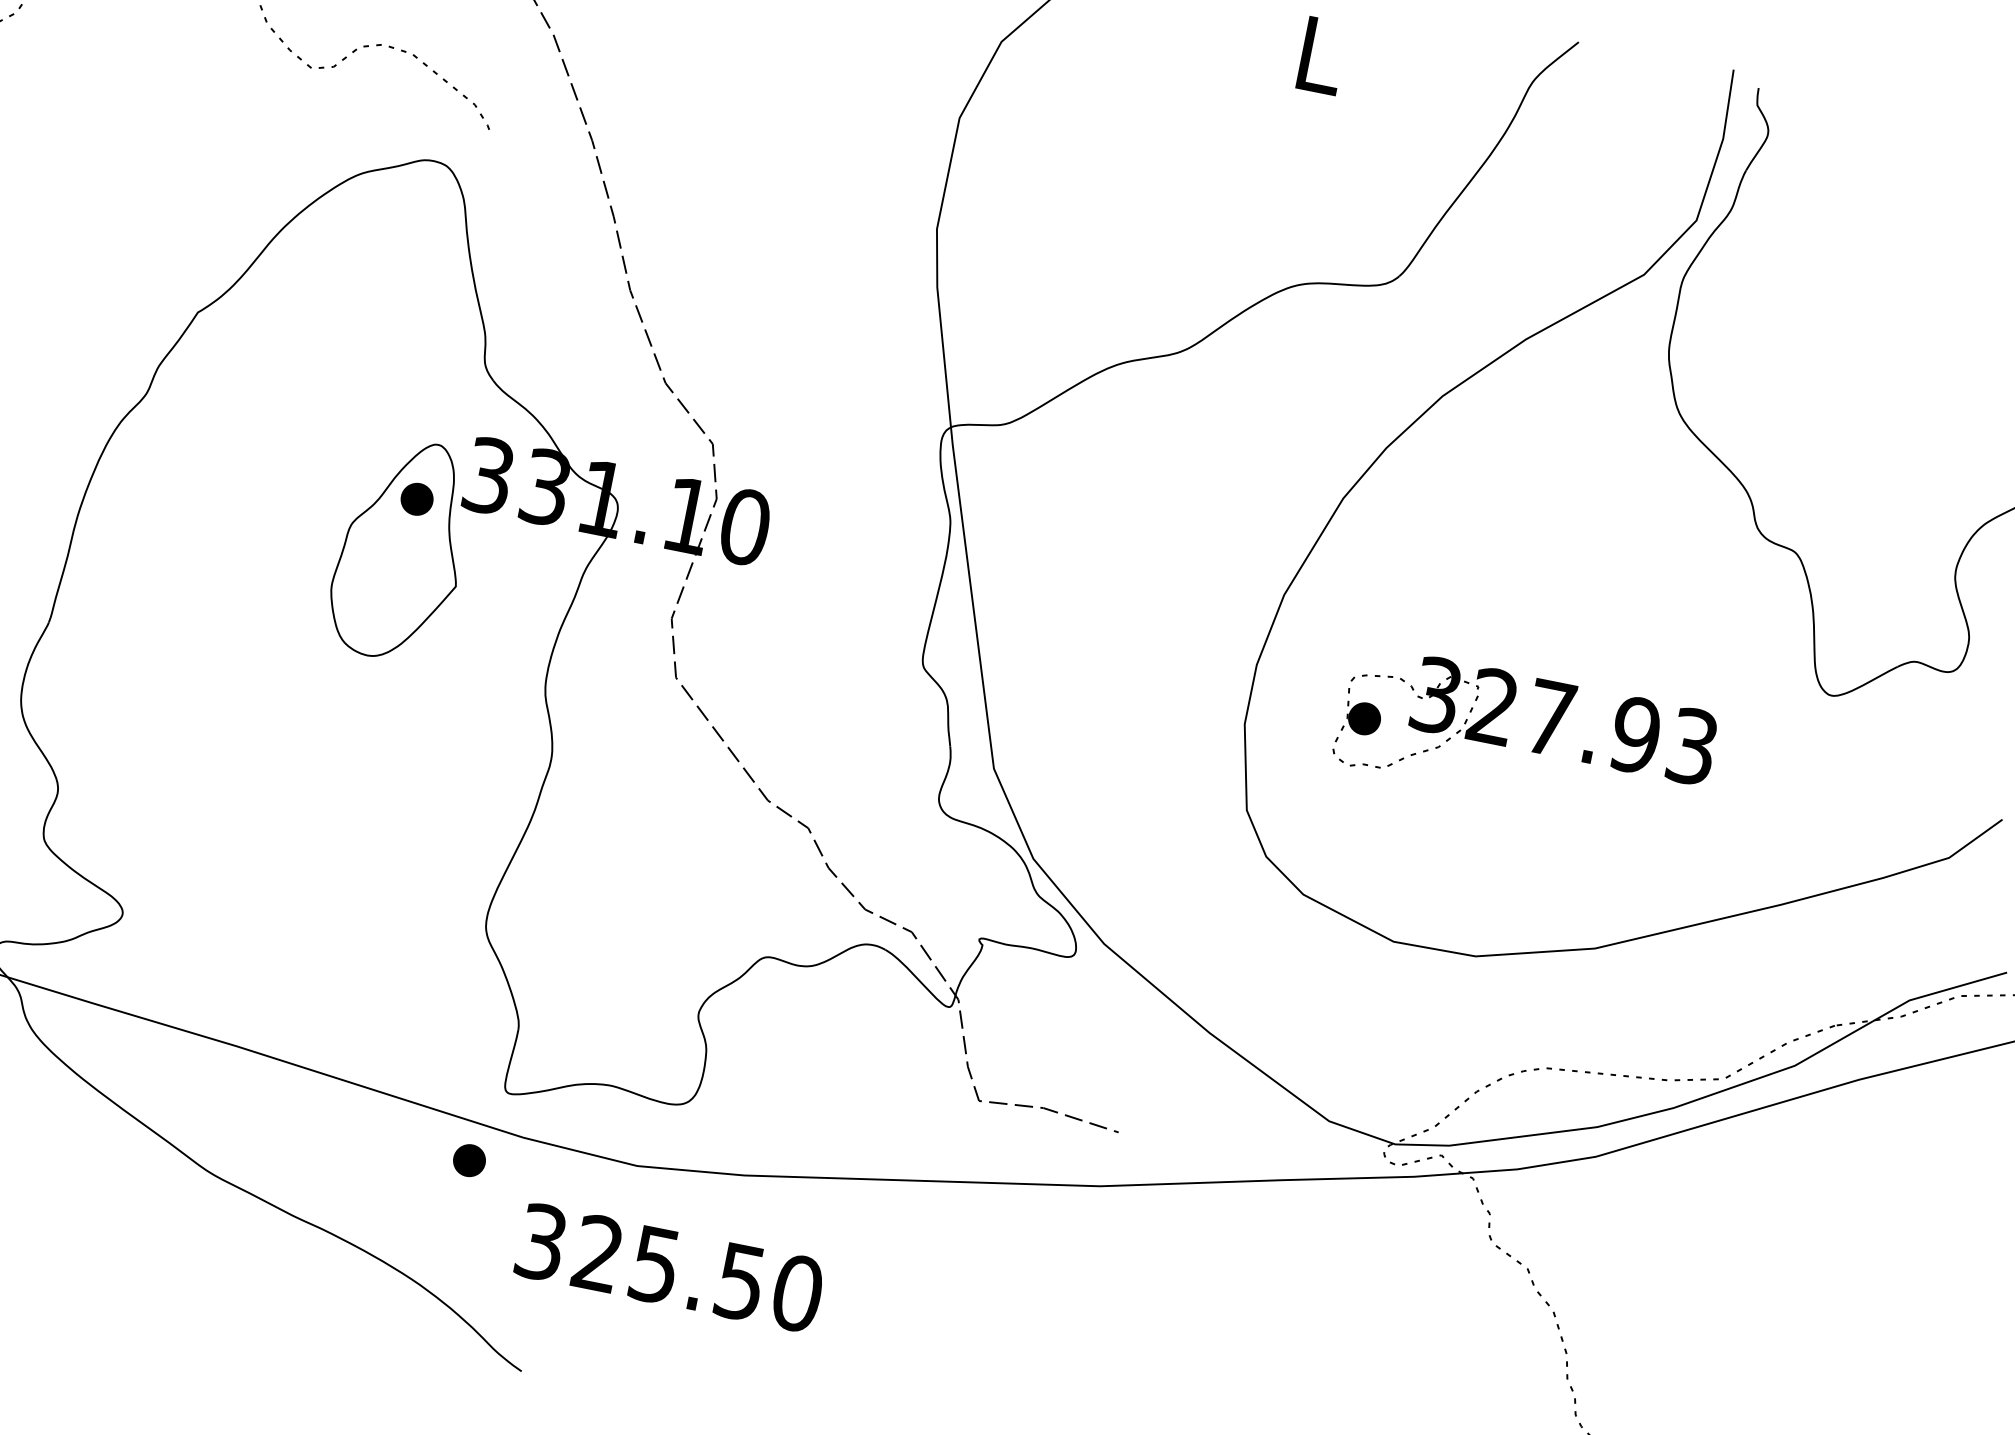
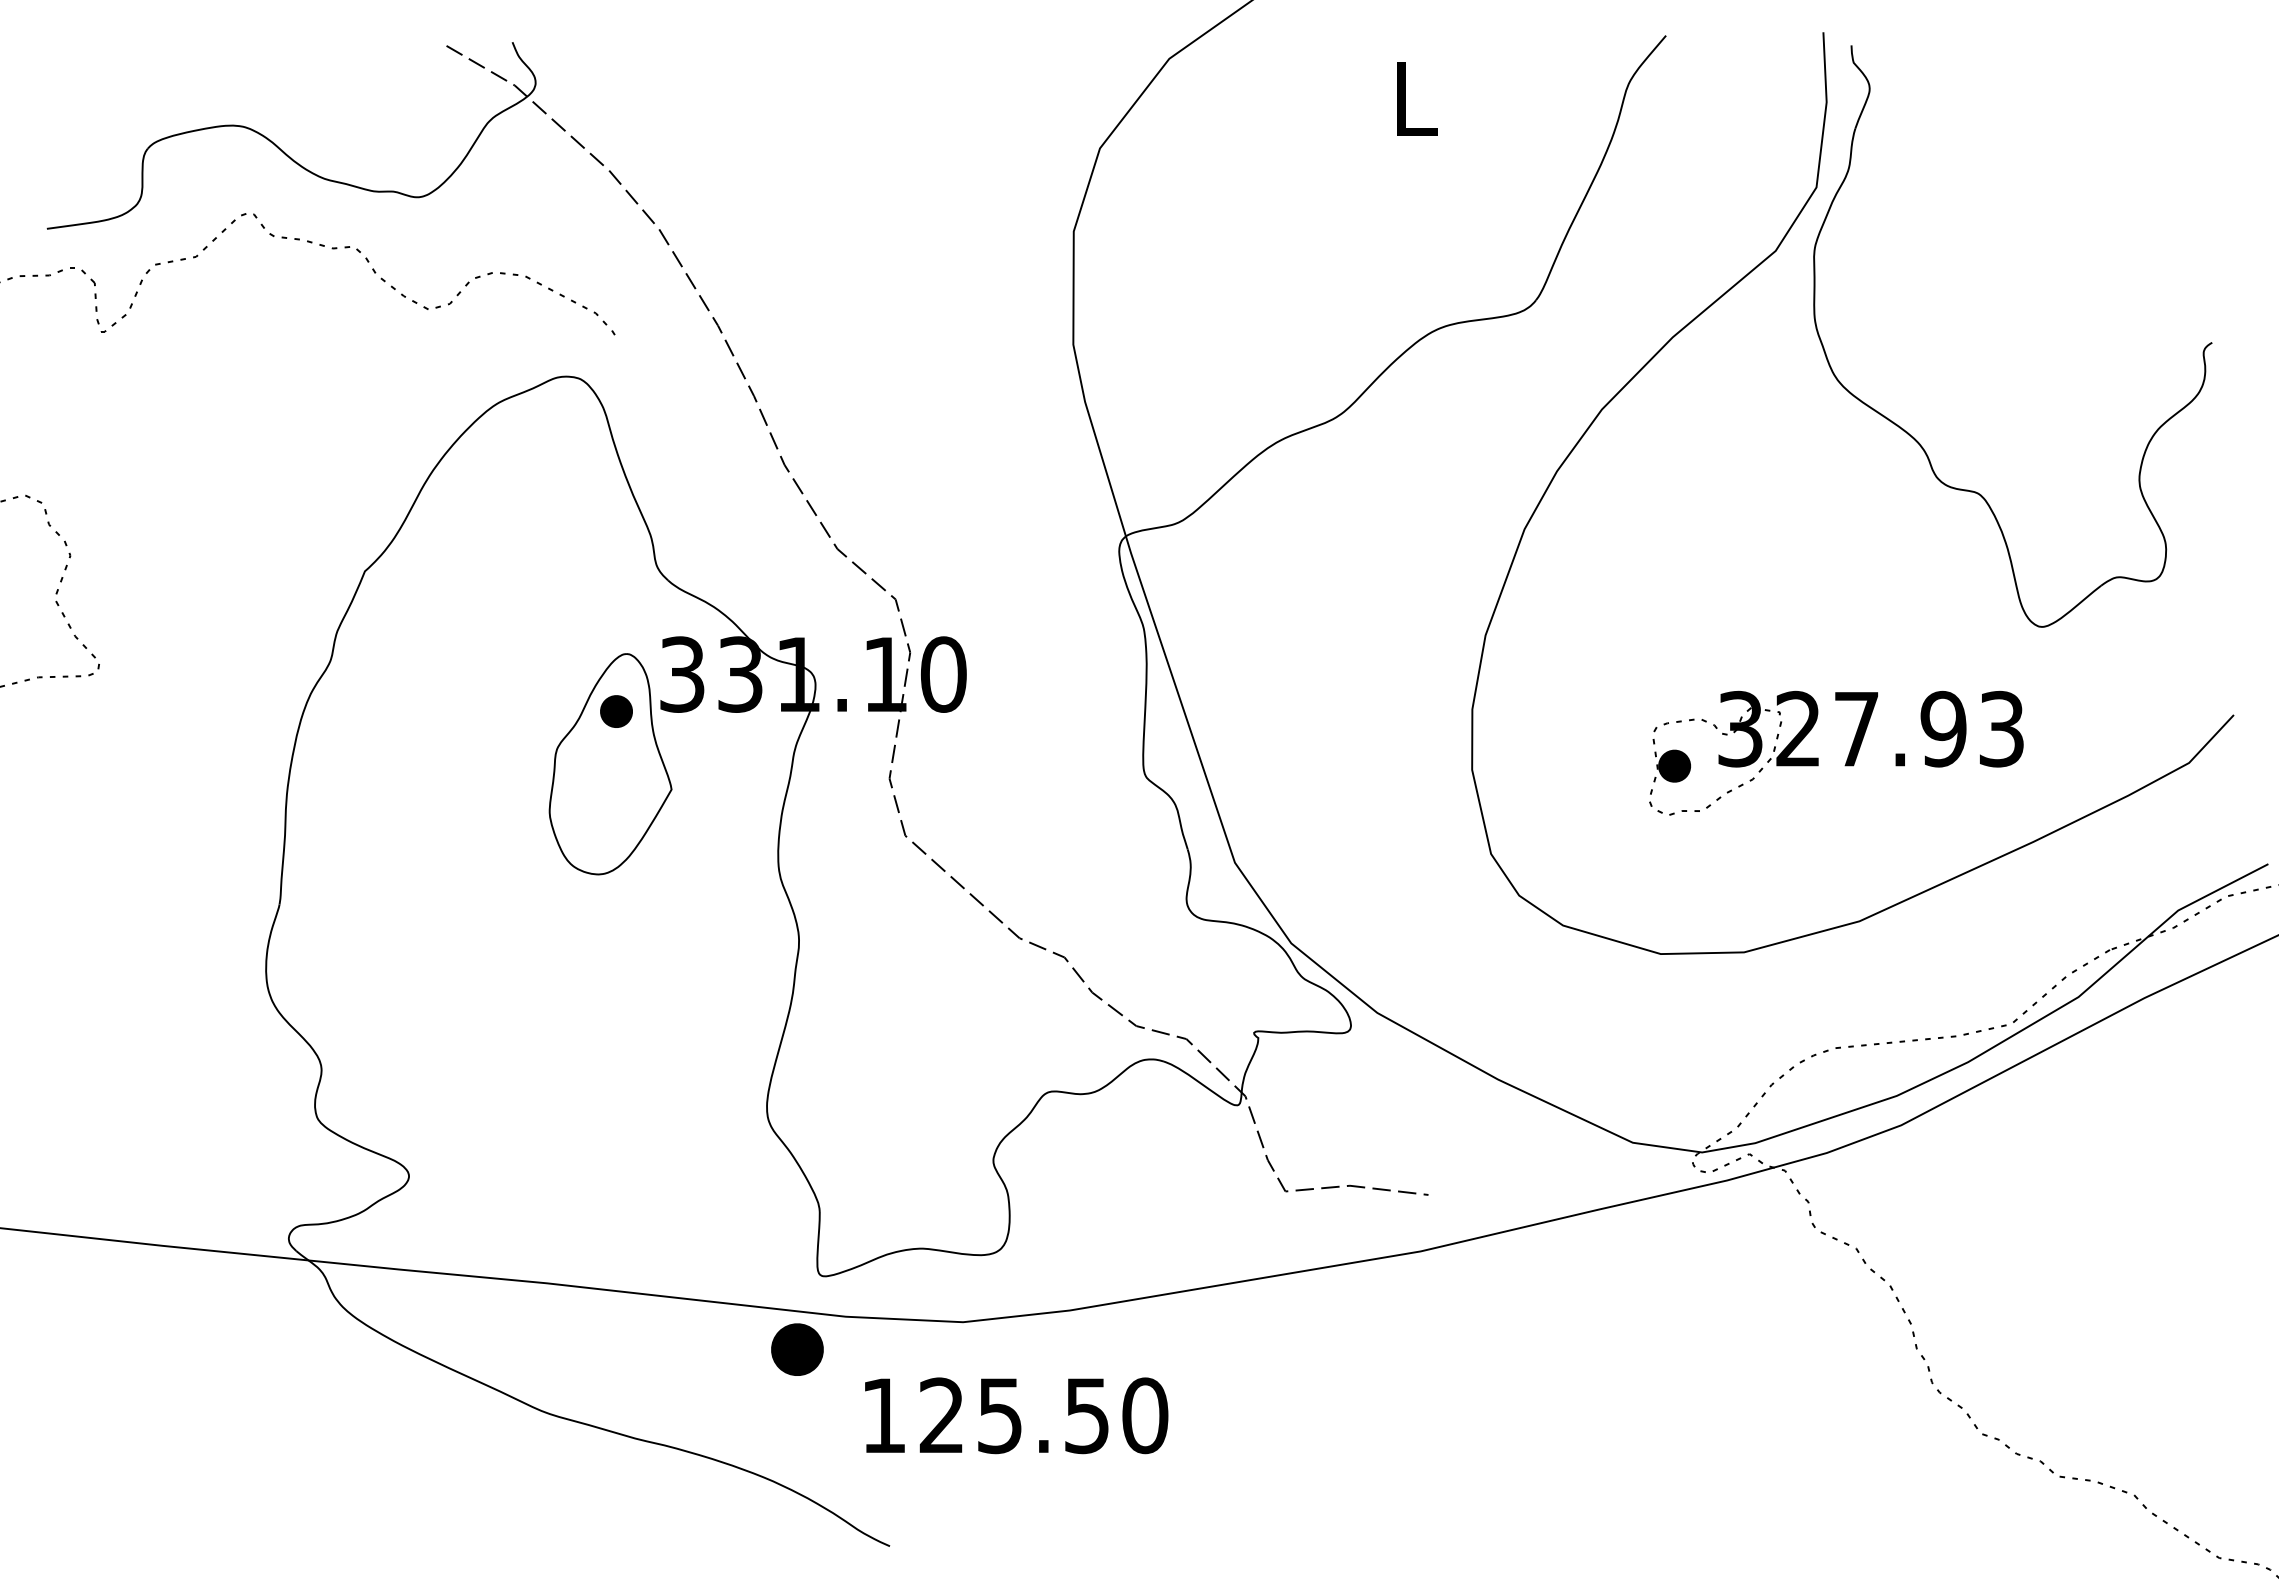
part: (1535, 744) -> (1847, 757), moved
part: (469, 1160) -> (797, 1349), size x1.6
text: (540, 1241) -> (883, 1415), 325.50 -> 125.50

